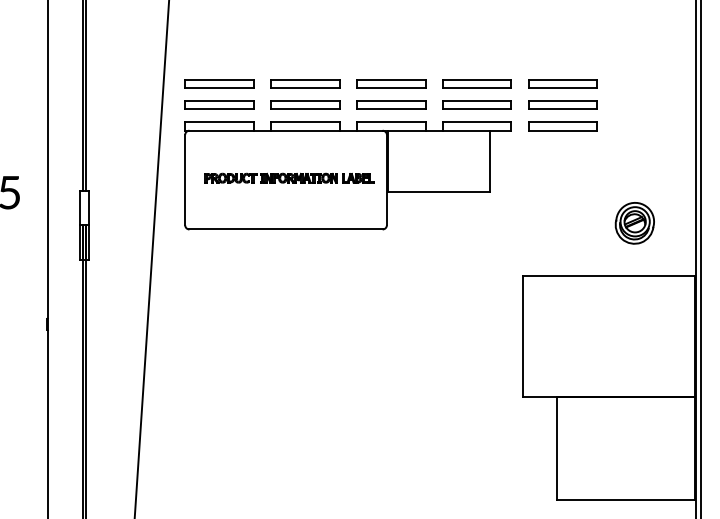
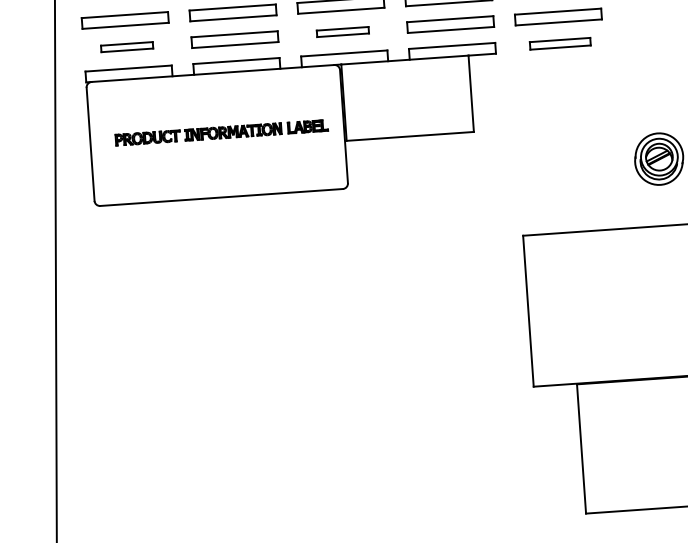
part: (219, 104) -> (127, 46), size x0.6
part: (391, 104) -> (343, 31), size x0.6
part: (562, 126) -> (559, 43), size x0.7

